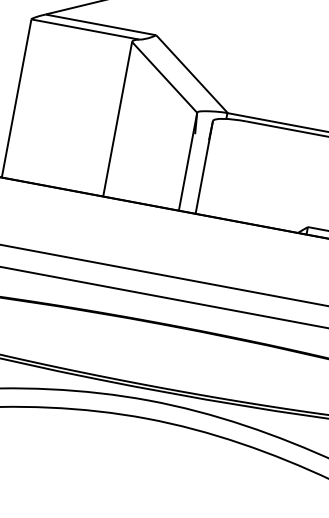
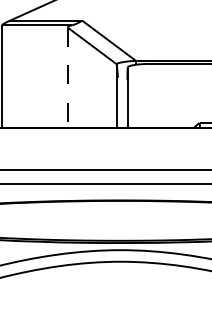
line: (117, 120) -> (67, 78), solid -> dashed

